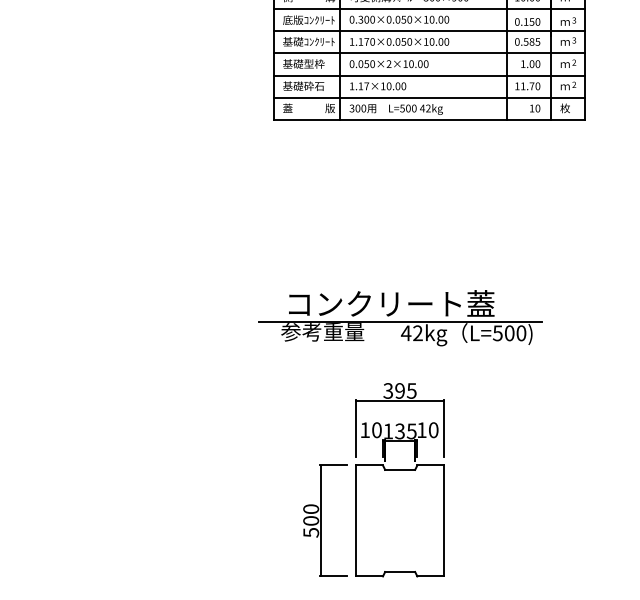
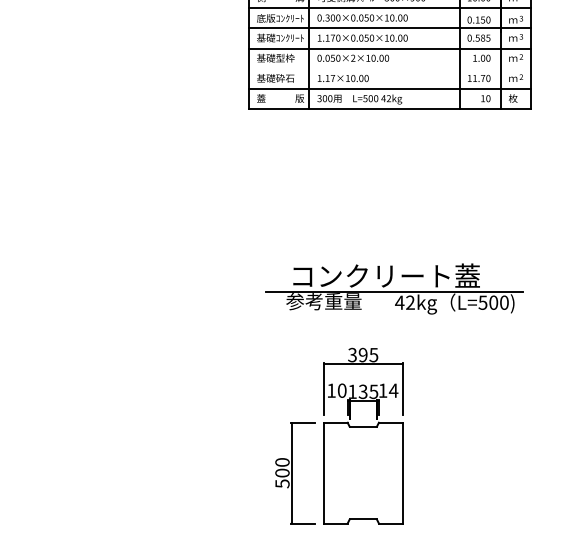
line: (429, 75) -> (389, 68), removed
part: (400, 317) -> (394, 288), moved
text: (433, 429) -> (393, 390), 10 -> 14

